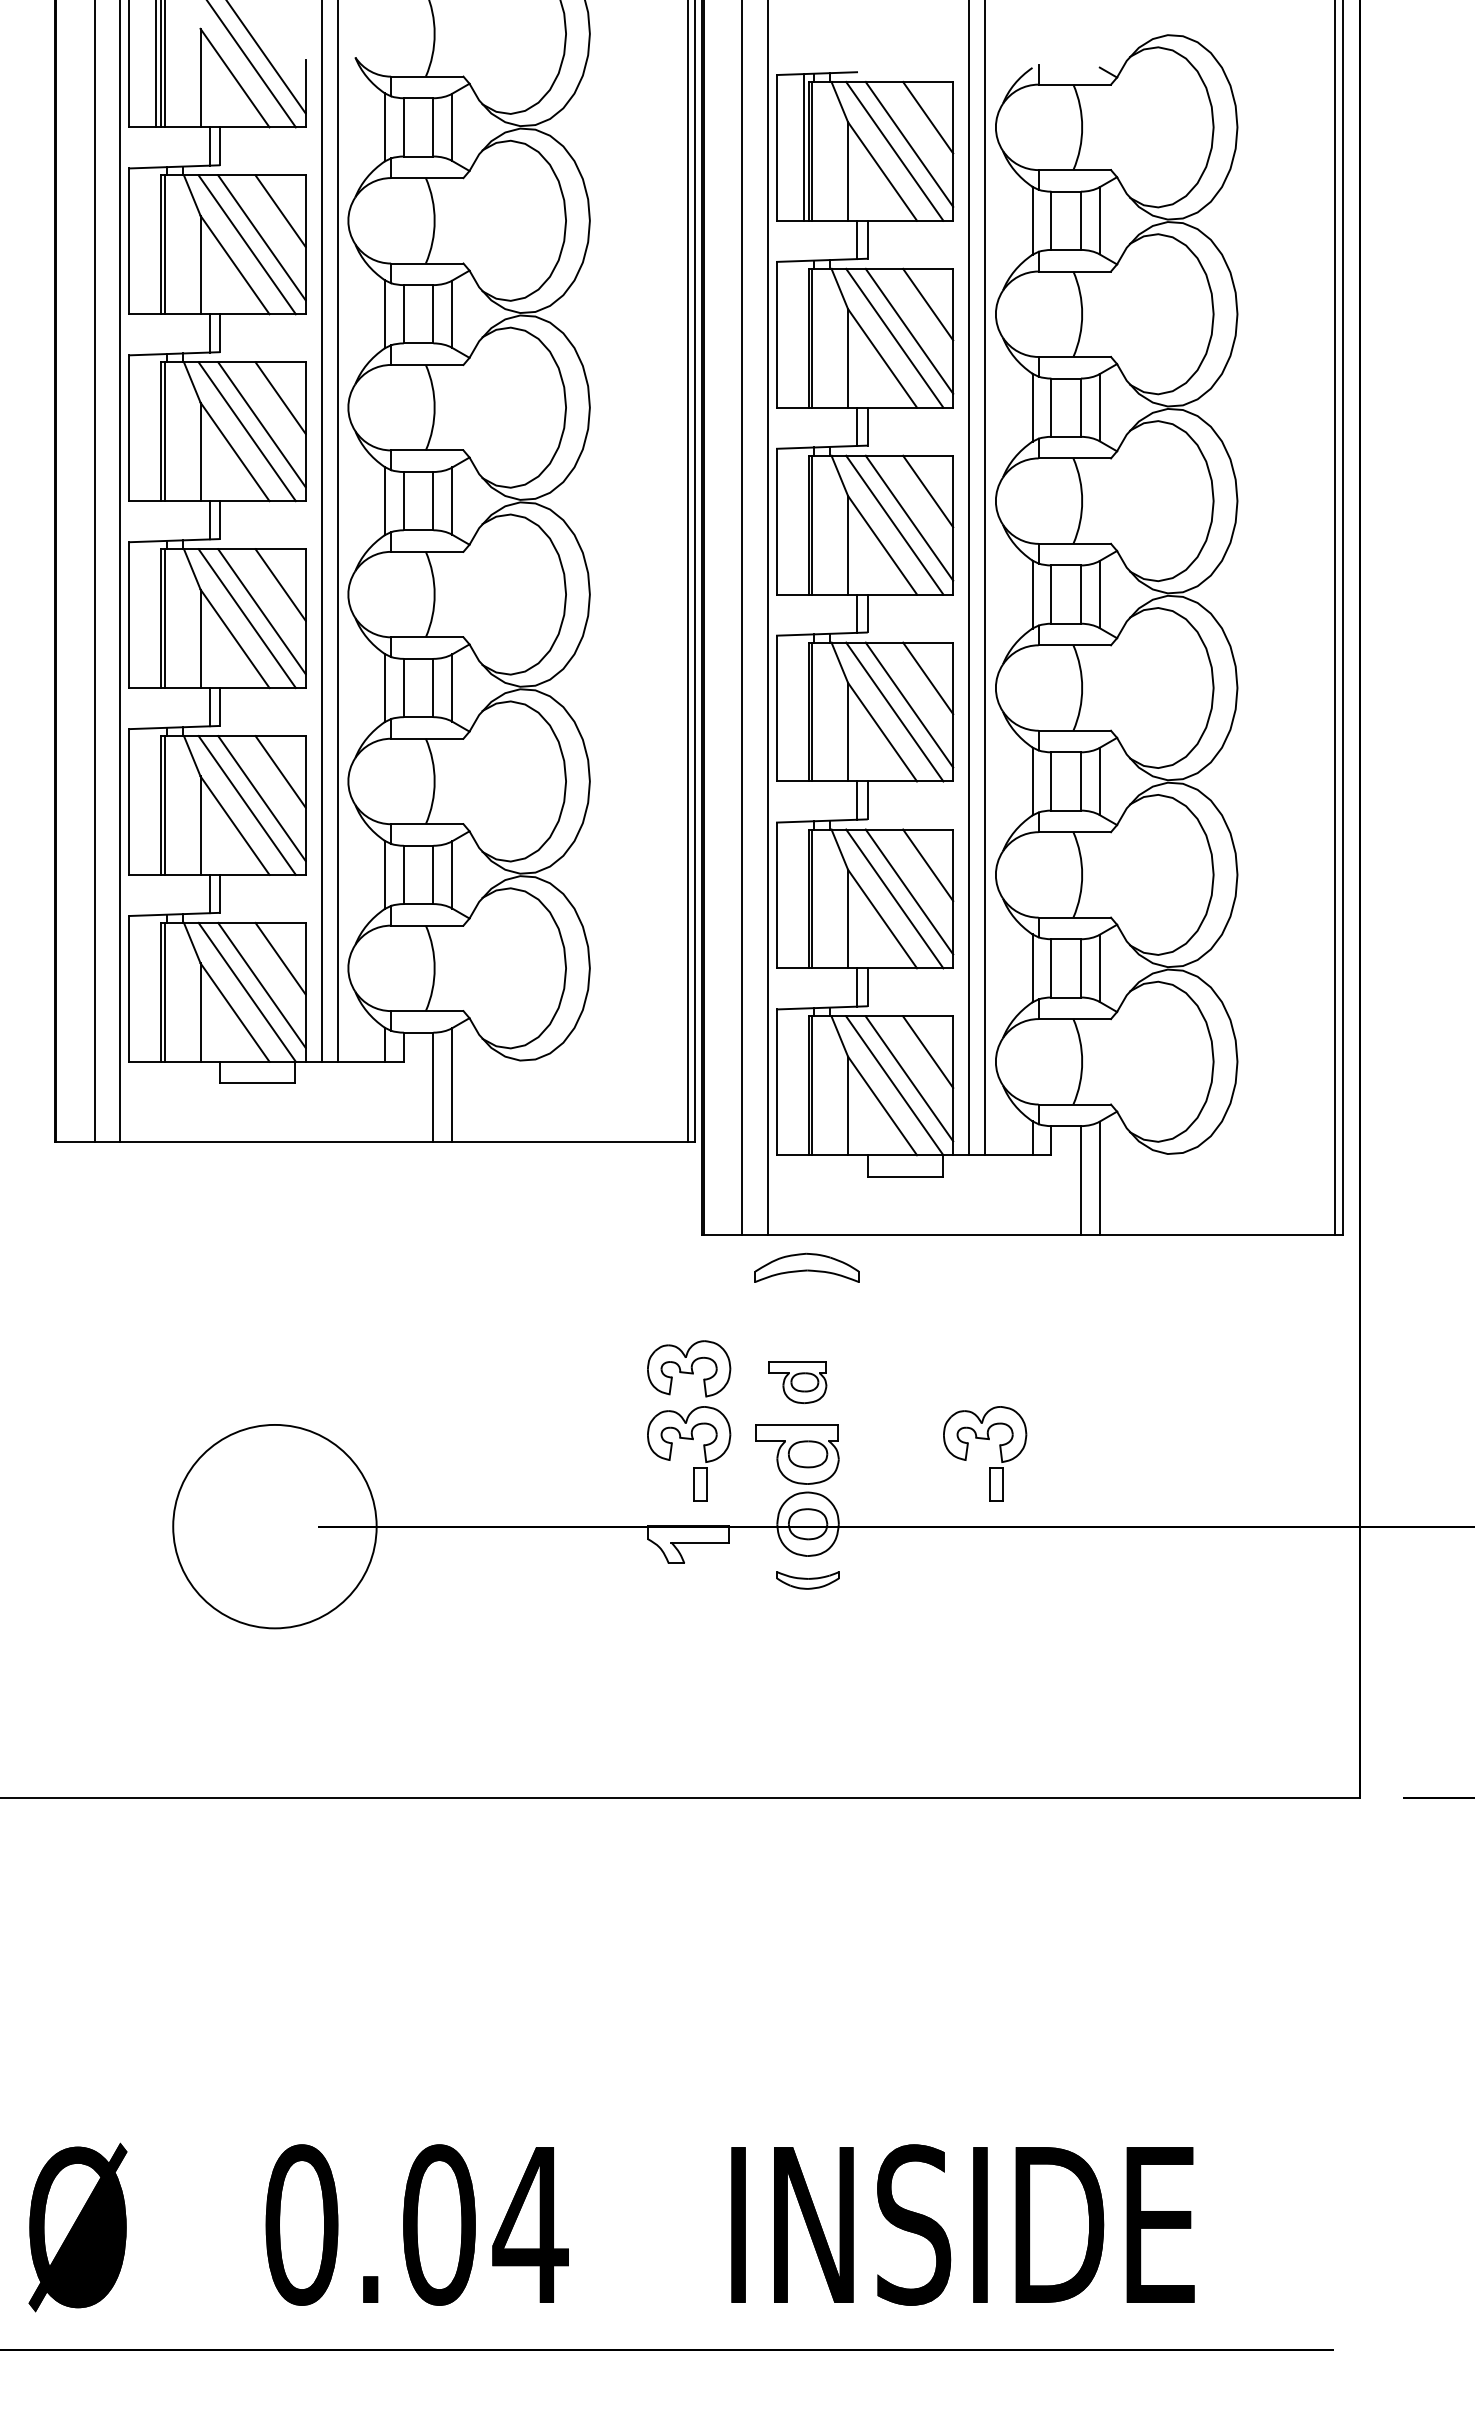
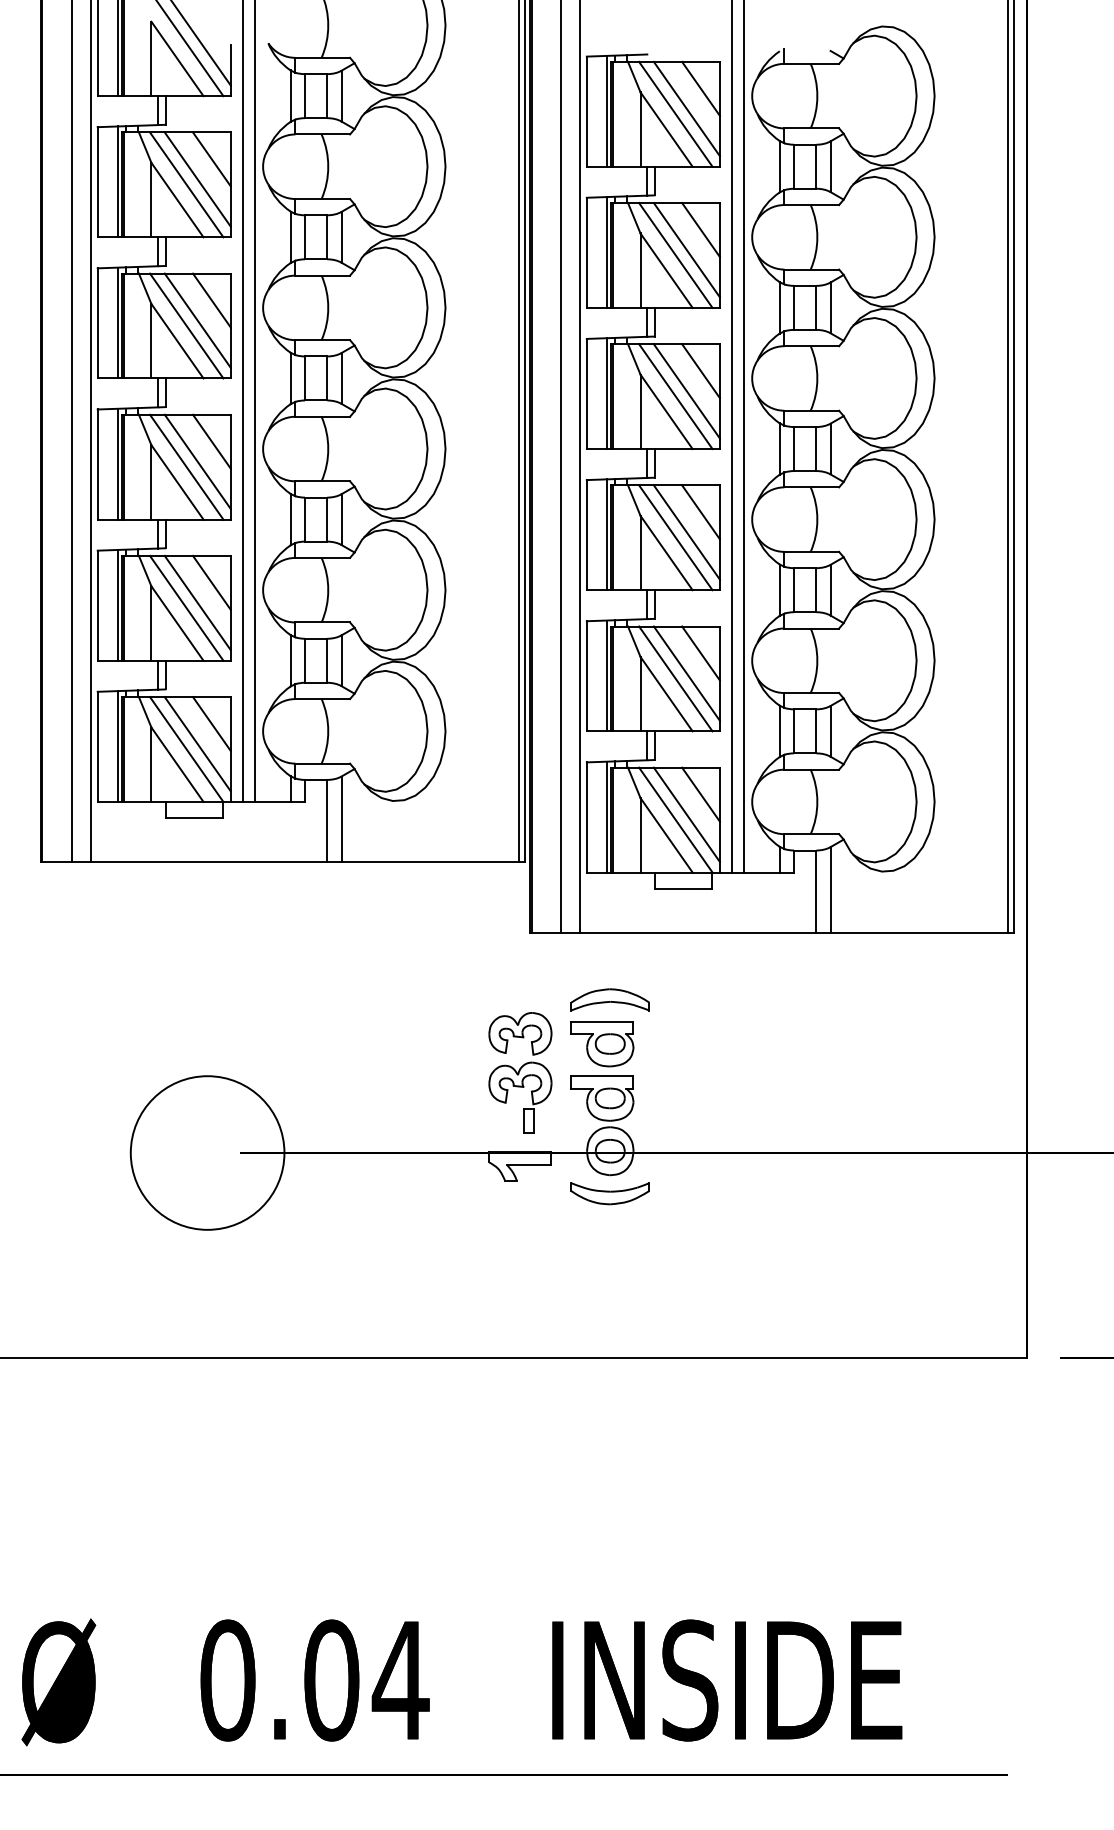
line: (156, 240) -> (118, 181), added
line: (803, 333) -> (606, 251), added
line: (156, 427) -> (118, 322), added
line: (803, 520) -> (606, 393), added
line: (156, 614) -> (118, 464), added
line: (803, 707) -> (606, 534), added
line: (156, 801) -> (118, 605), added
line: (803, 894) -> (606, 675), added
line: (156, 988) -> (118, 746), added
line: (803, 1081) -> (606, 816), added
part: (806, 1267) -> (609, 999), moved
part: (797, 1382) -> (602, 1044), size x1.43
part: (989, 1440) -> (747, 1087), removed
part: (807, 1580) -> (609, 1193), size x1.67

